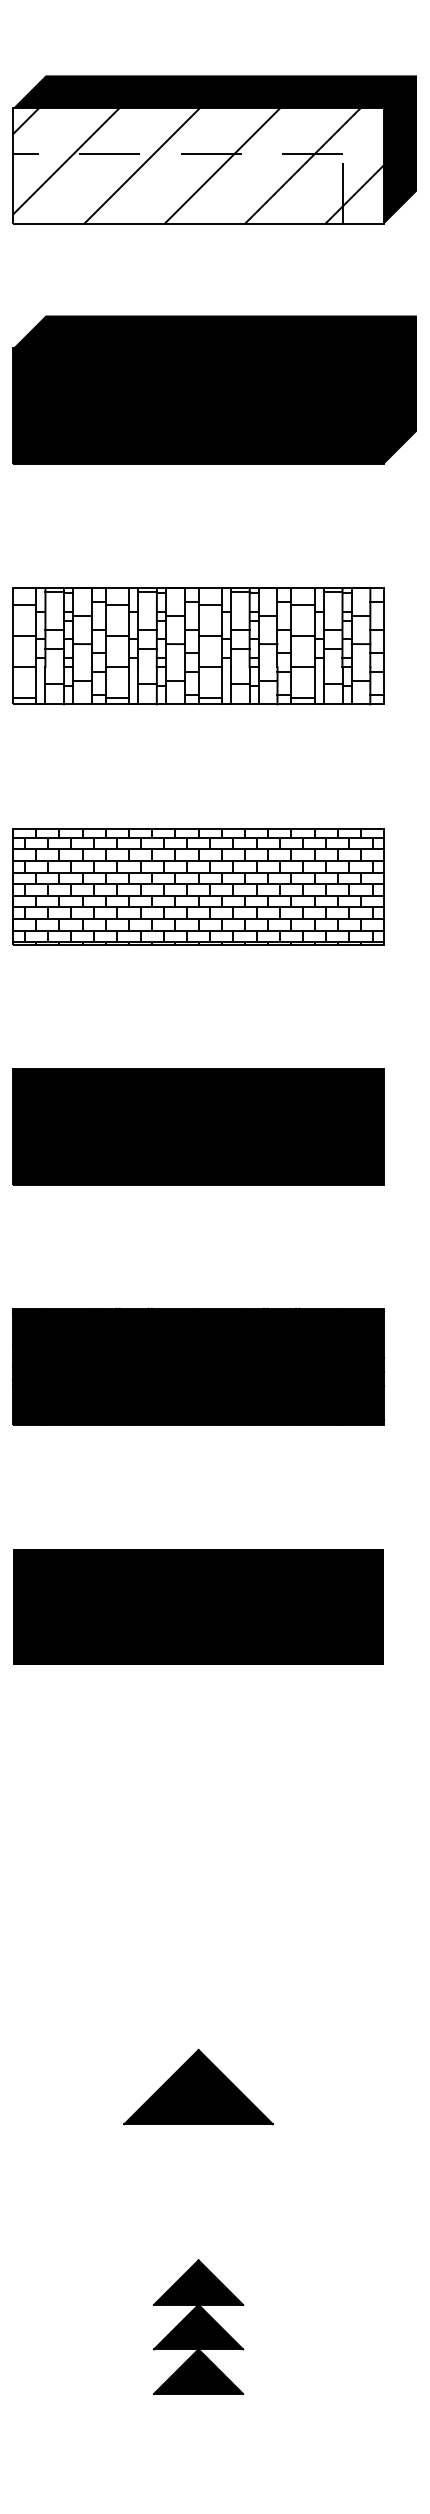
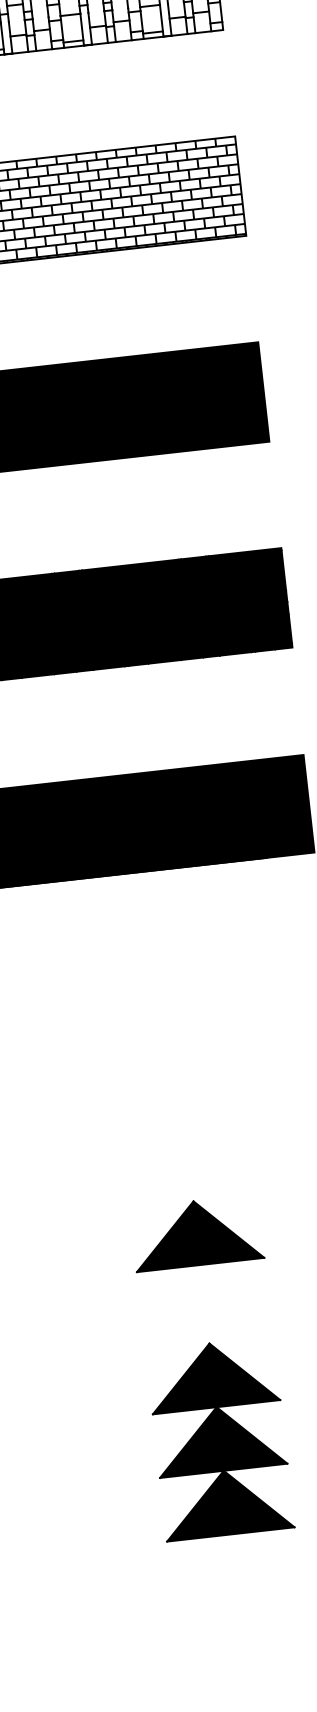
part: (198, 2326) -> (219, 1438), size x1.67

